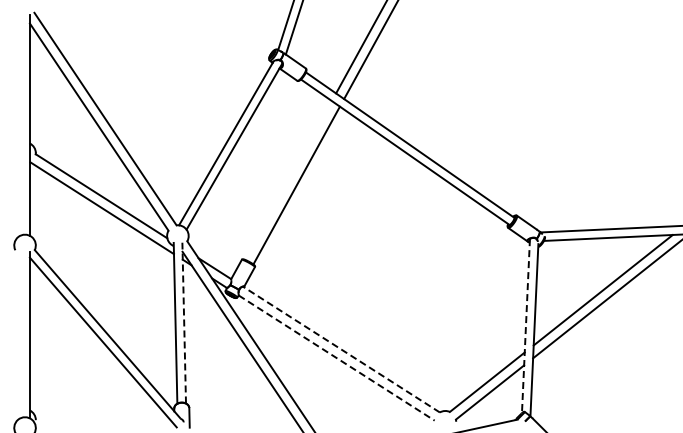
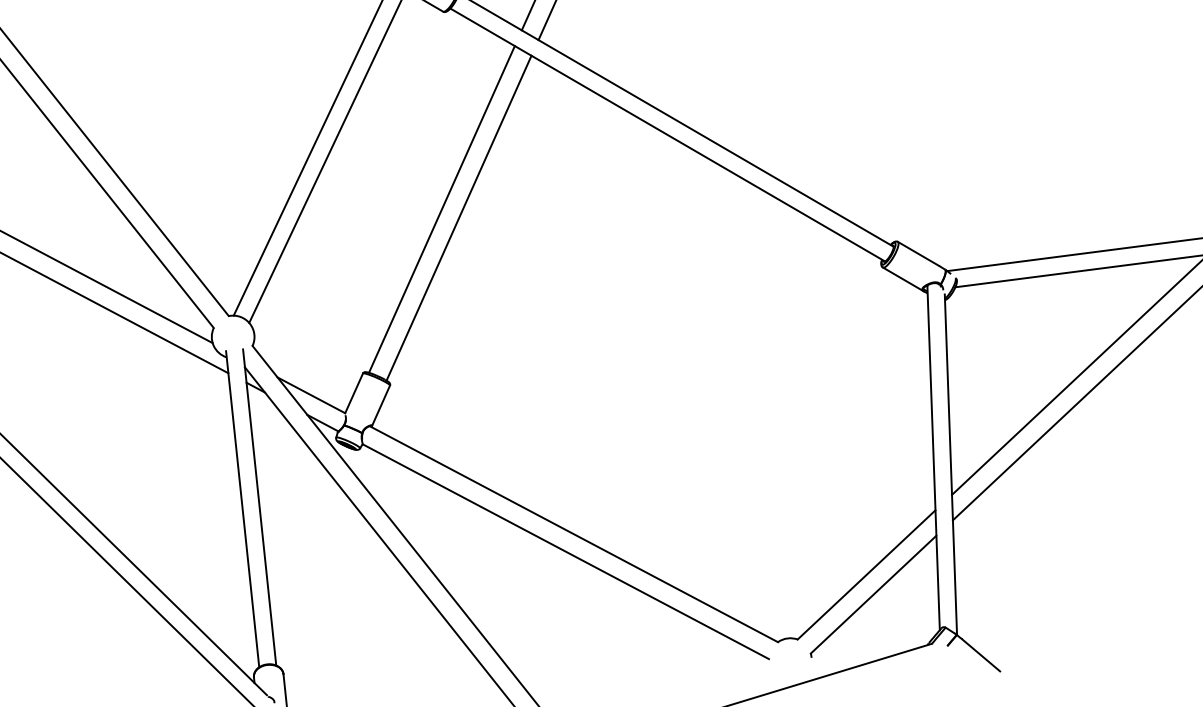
line: (287, 180) -> (440, 209), added
line: (184, 322) -> (260, 506), dashed -> solid
line: (525, 326) -> (932, 458), dashed -> solid
line: (341, 349) -> (573, 534), dashed -> solid
line: (337, 358) -> (567, 552), dashed -> solid

